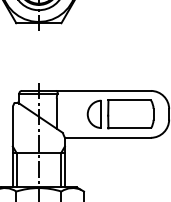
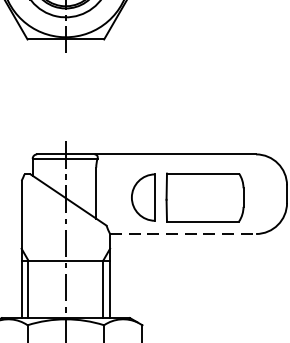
part: (120, 114) -> (187, 197), moved
line: (107, 137) -> (182, 233), solid -> dashed

